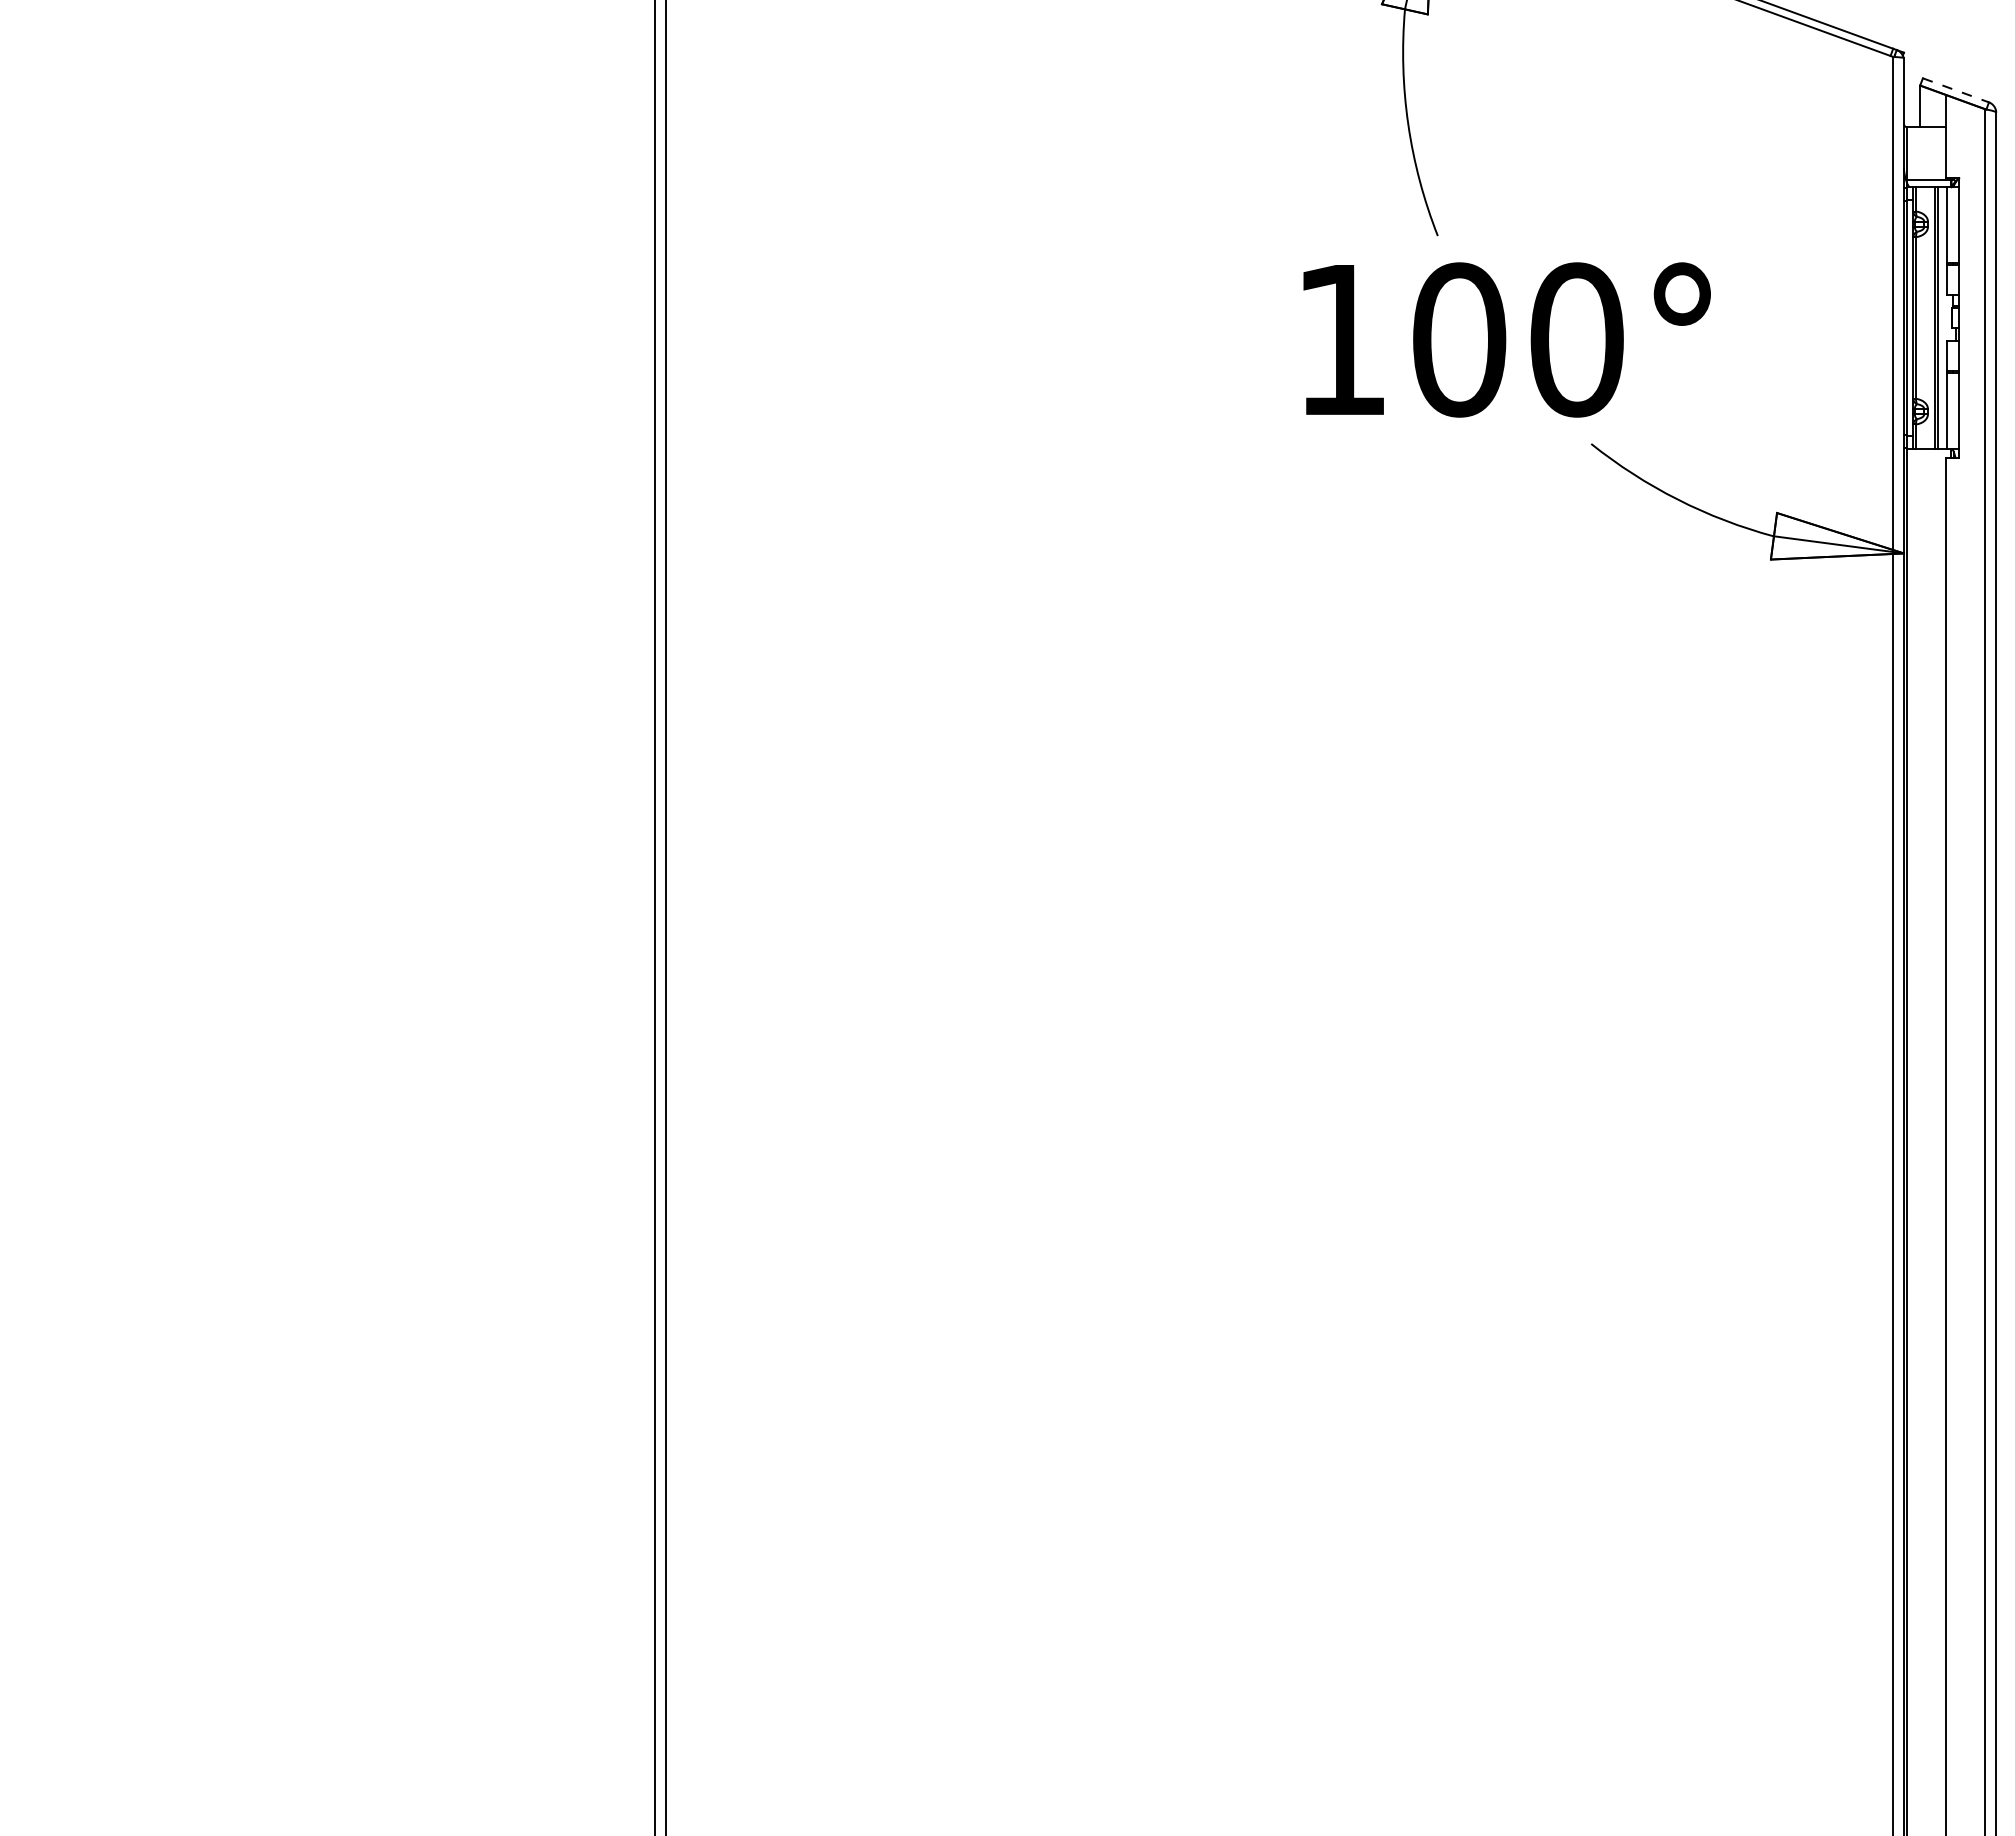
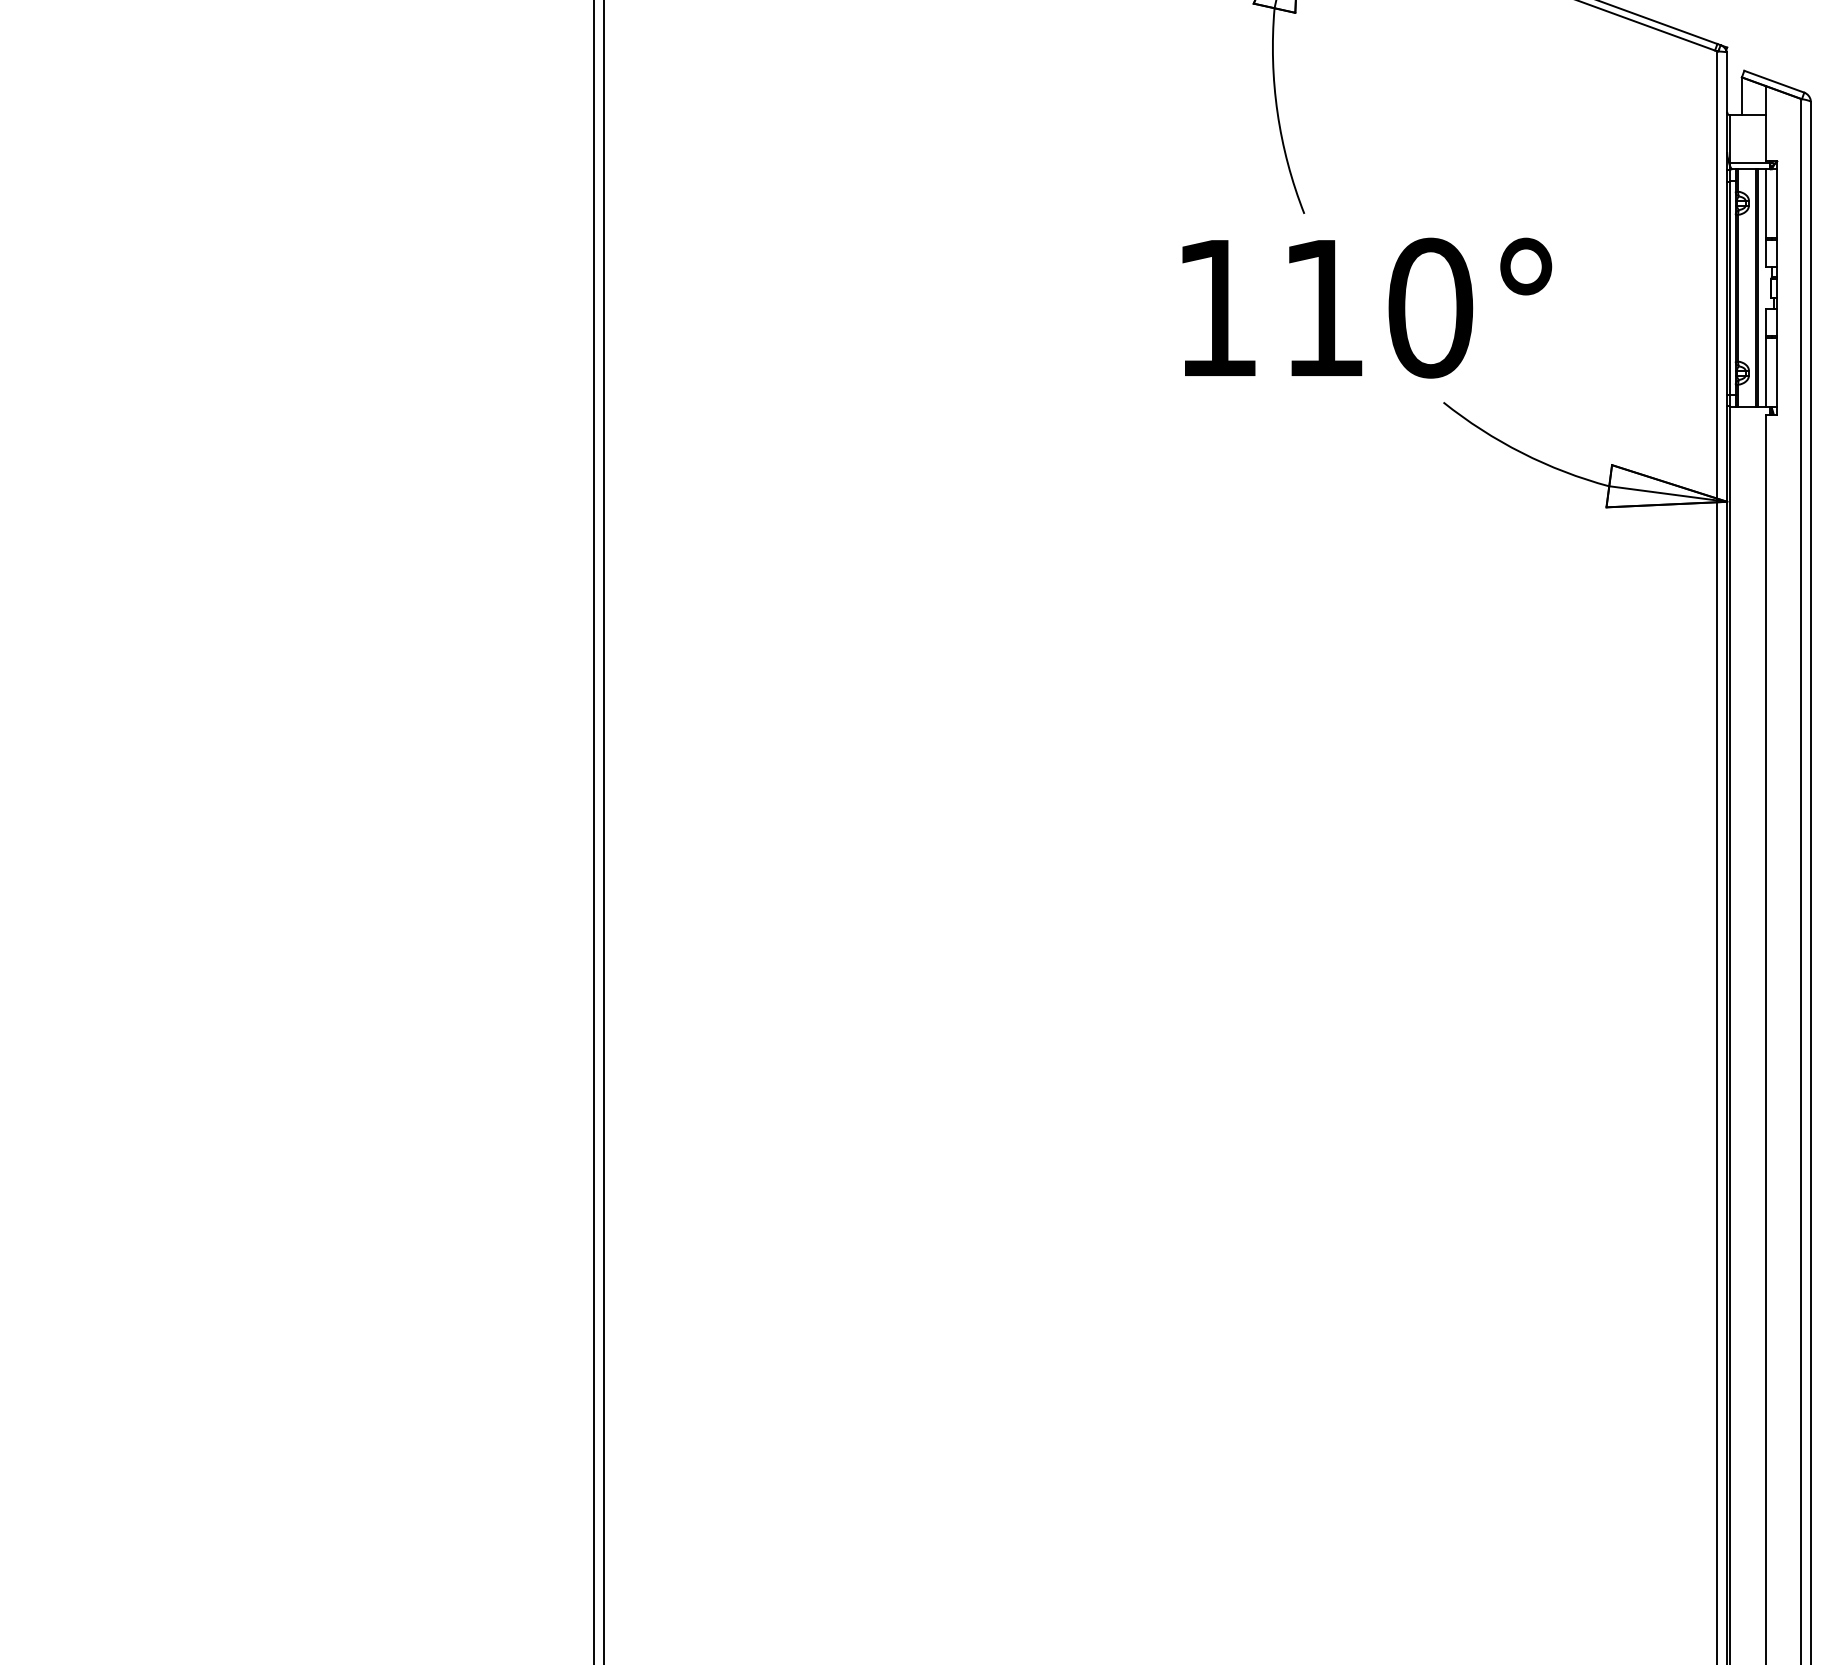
line: (1956, 90) -> (1774, 81), dashed -> solid
text: (1459, 339) -> (1324, 307), 100° -> 110°

